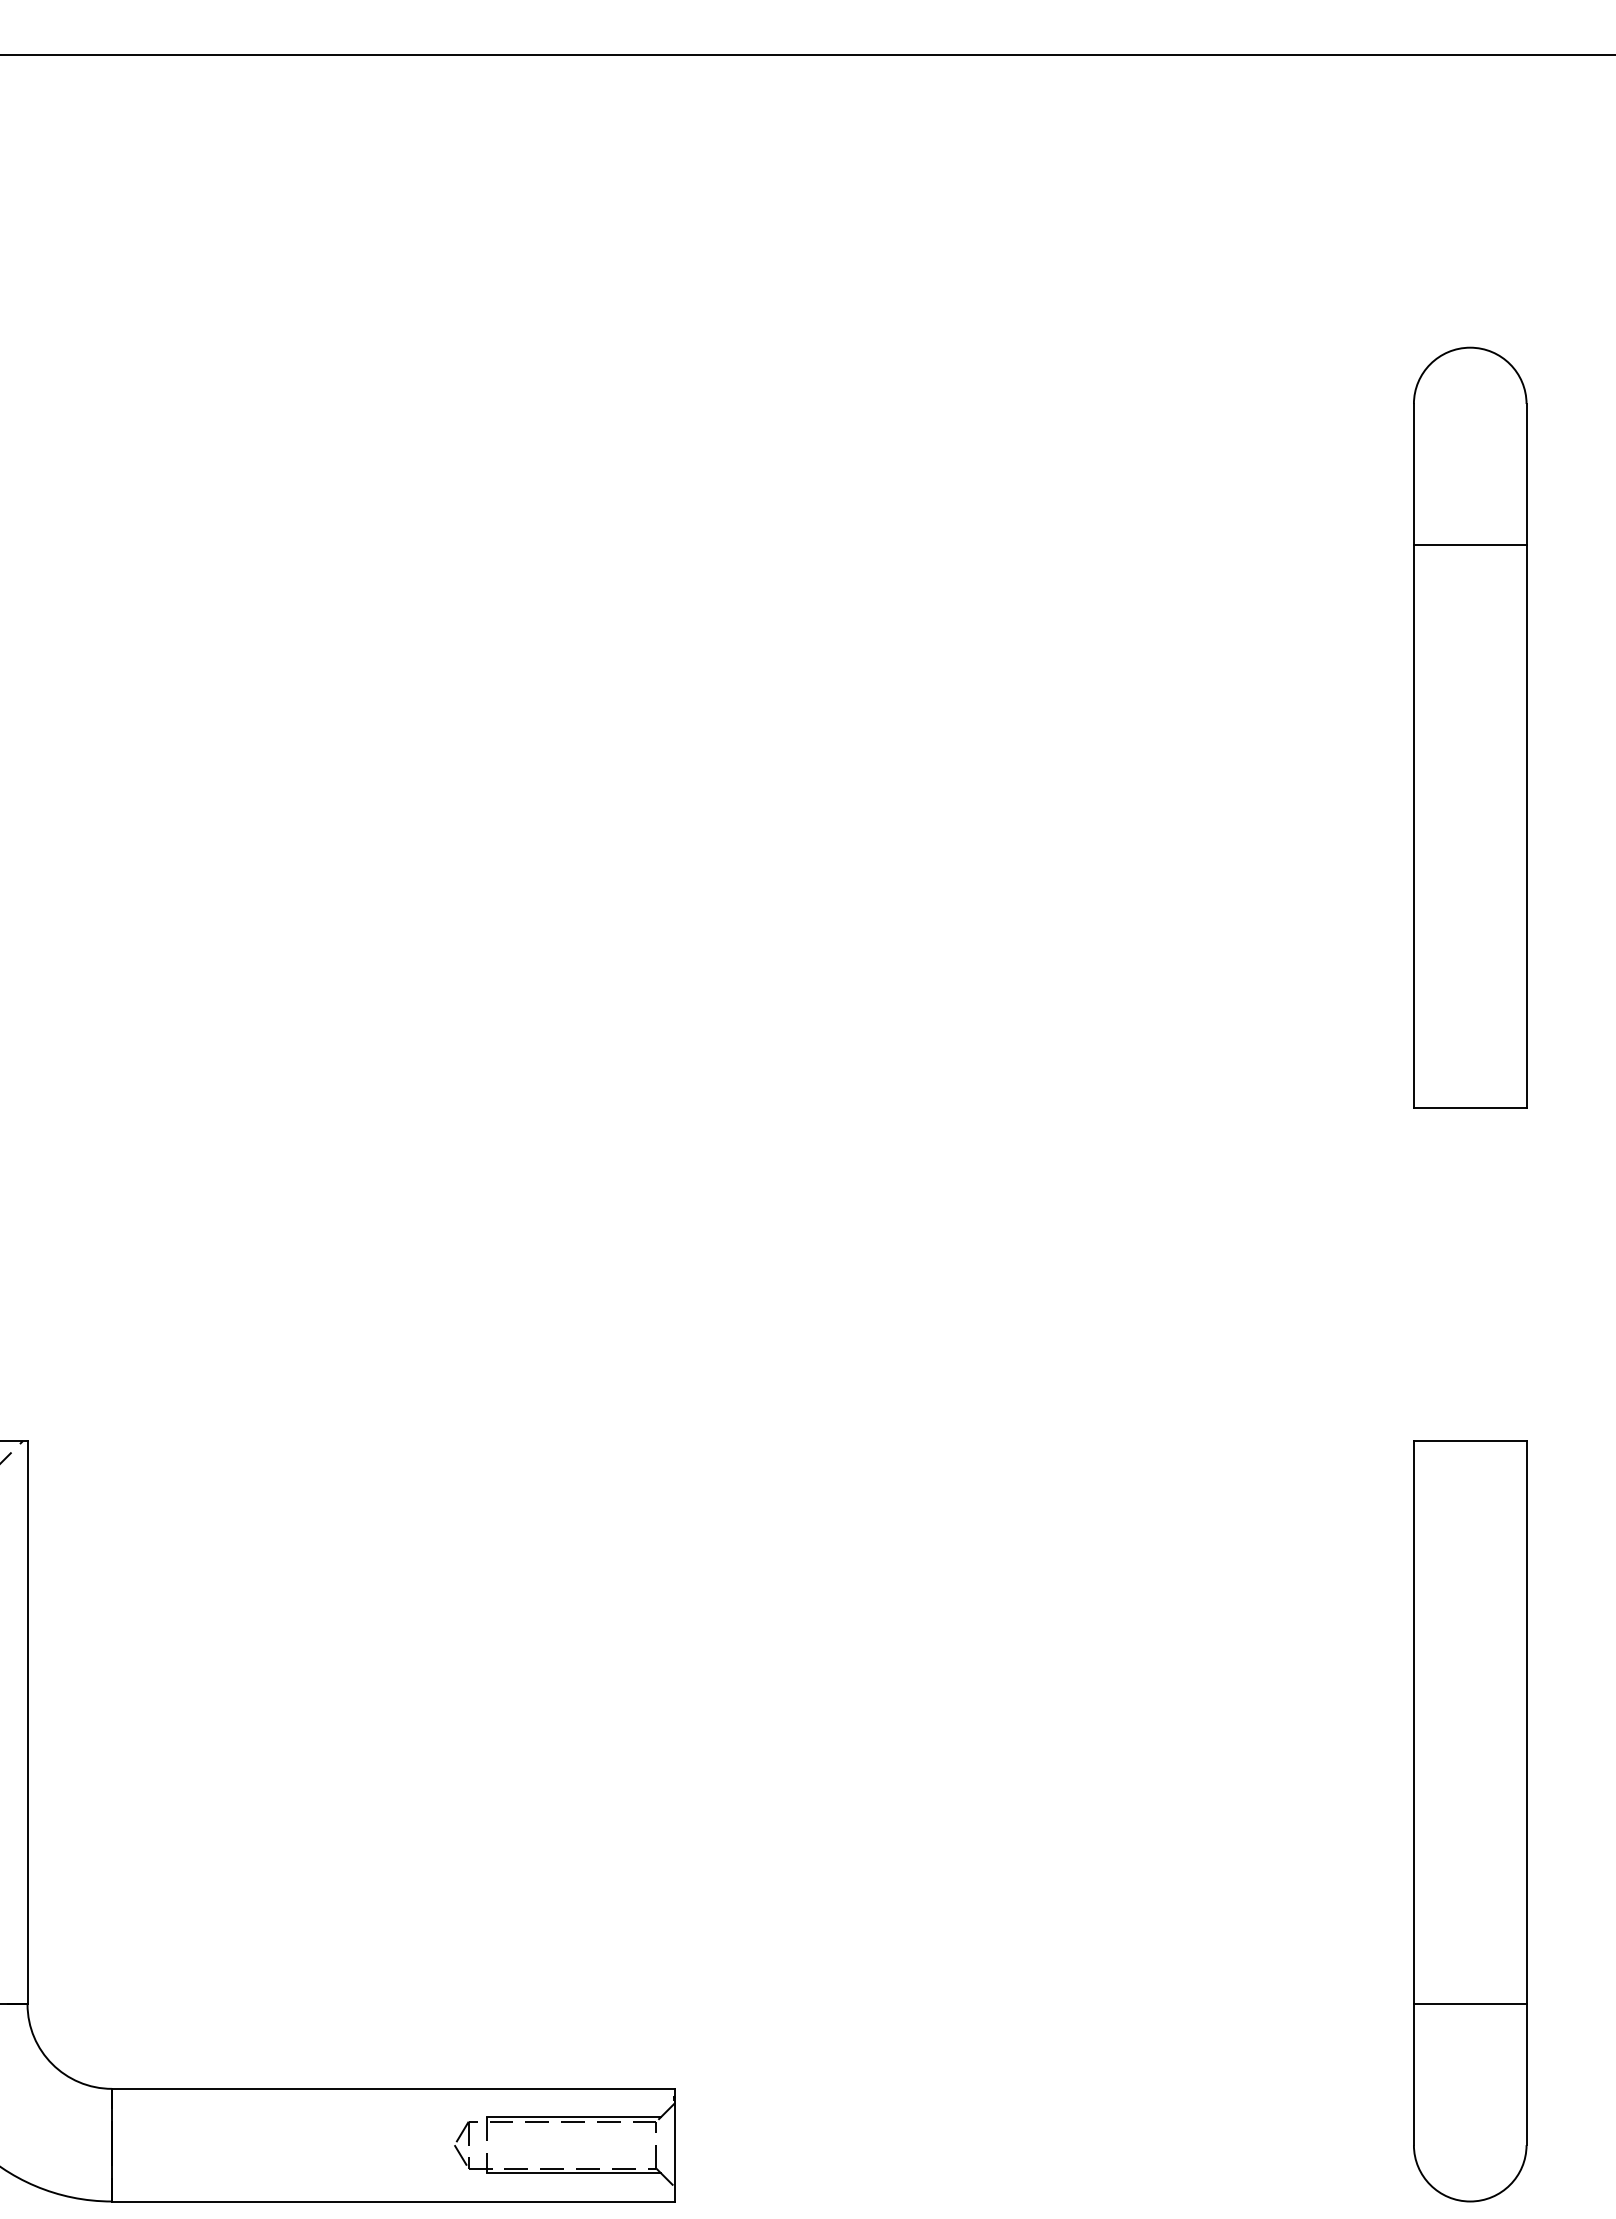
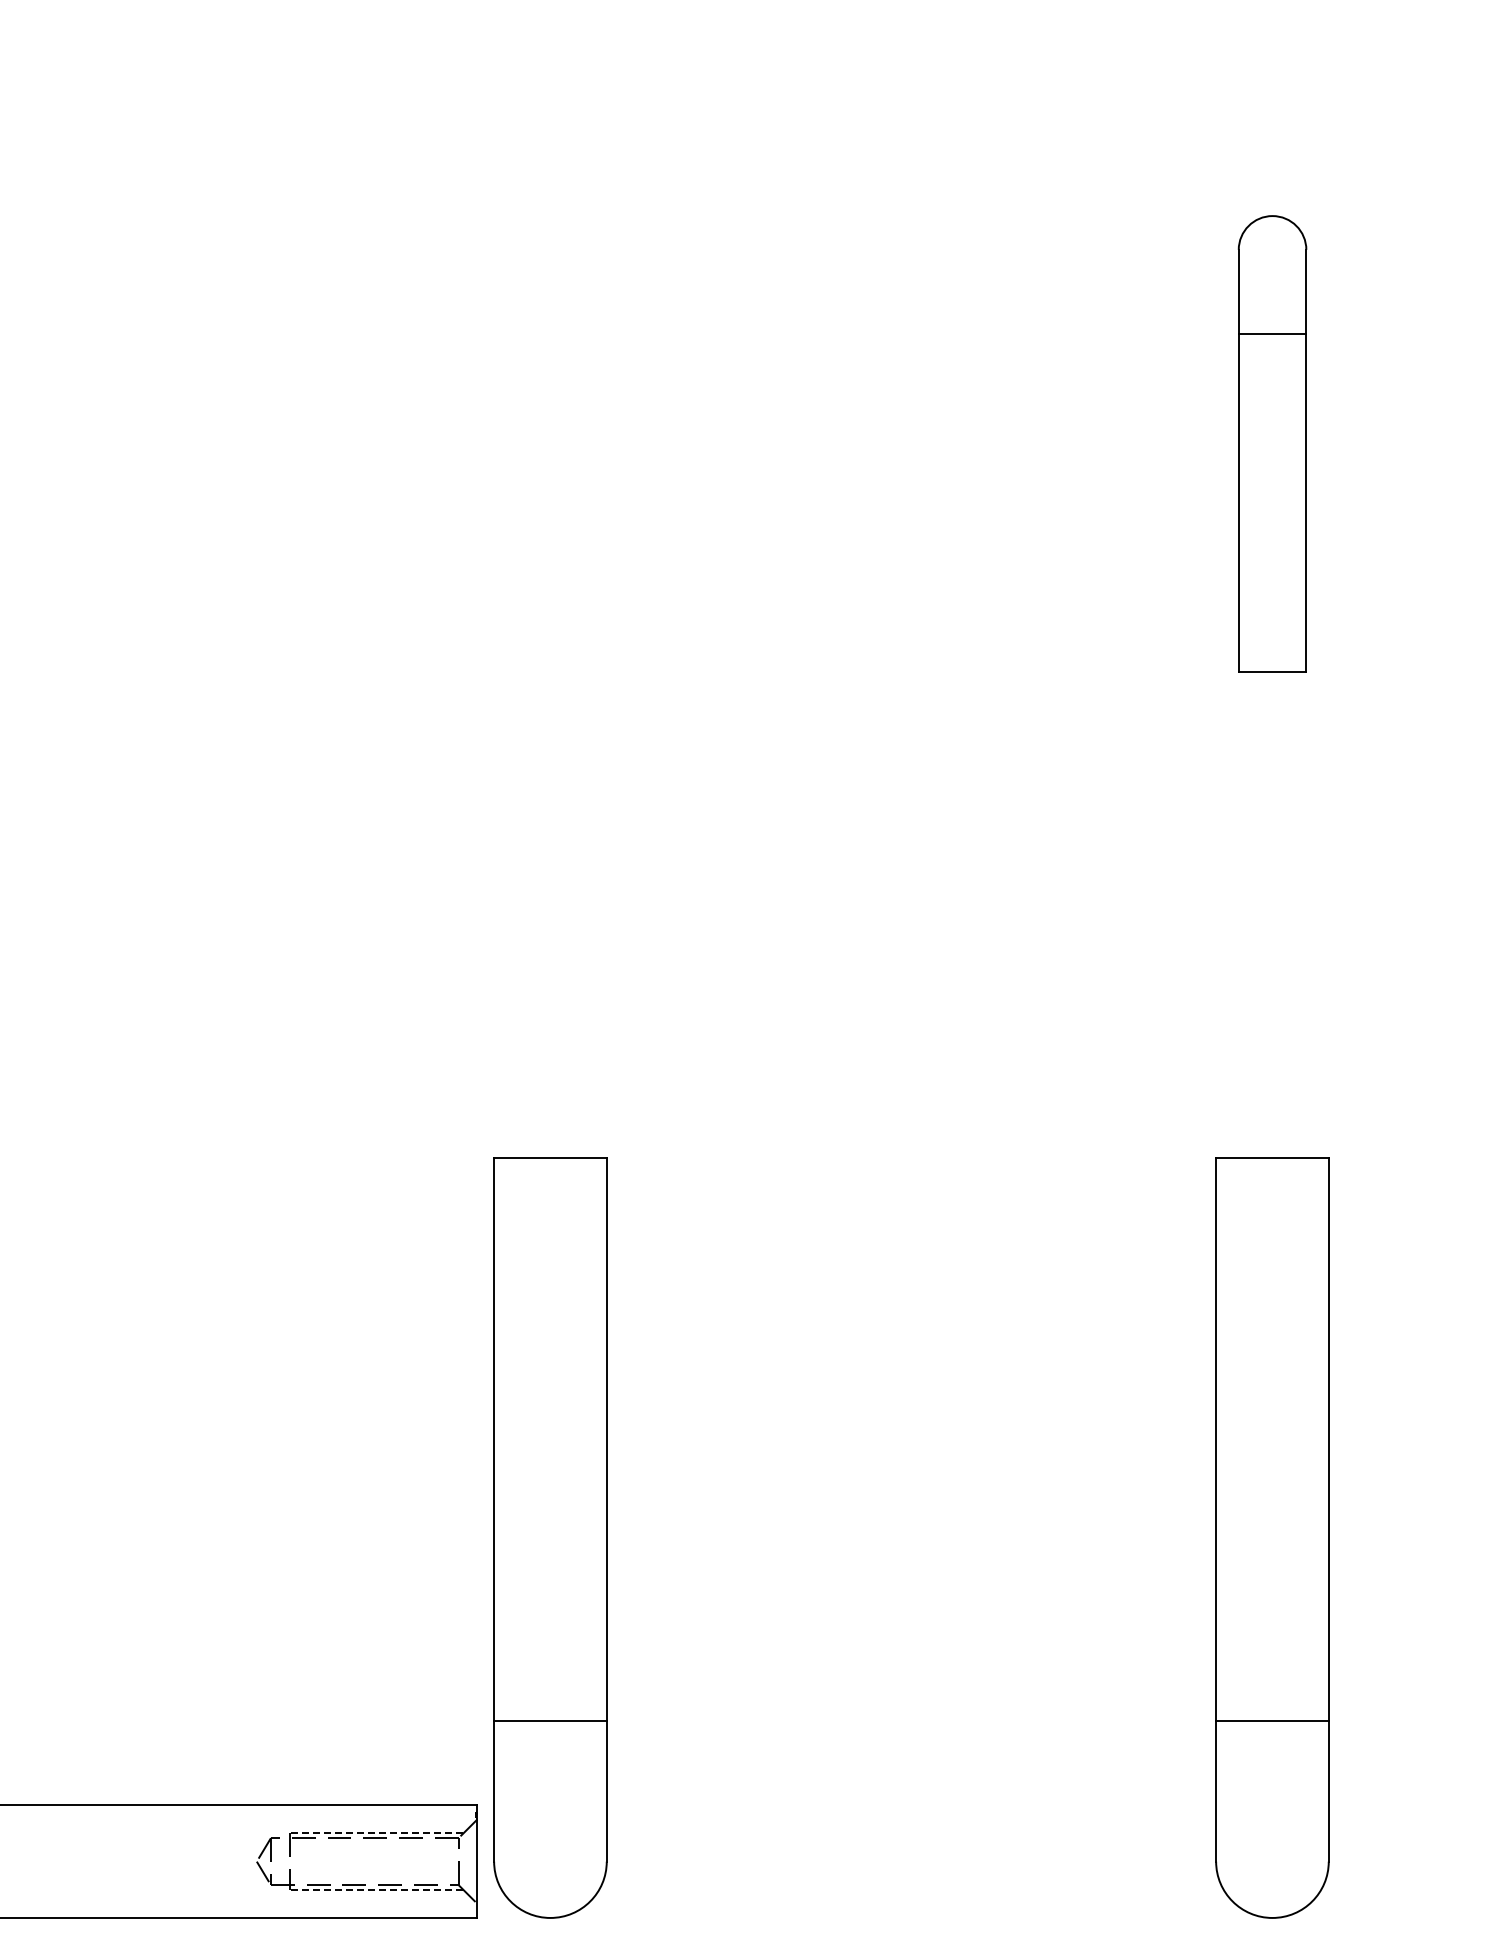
part: (1470, 727) -> (1272, 443), size x0.6
part: (748, 1821) -> (550, 1537), added
line: (574, 2117) -> (376, 1833), solid -> dashed
line: (574, 2173) -> (376, 1889), solid -> dashed

